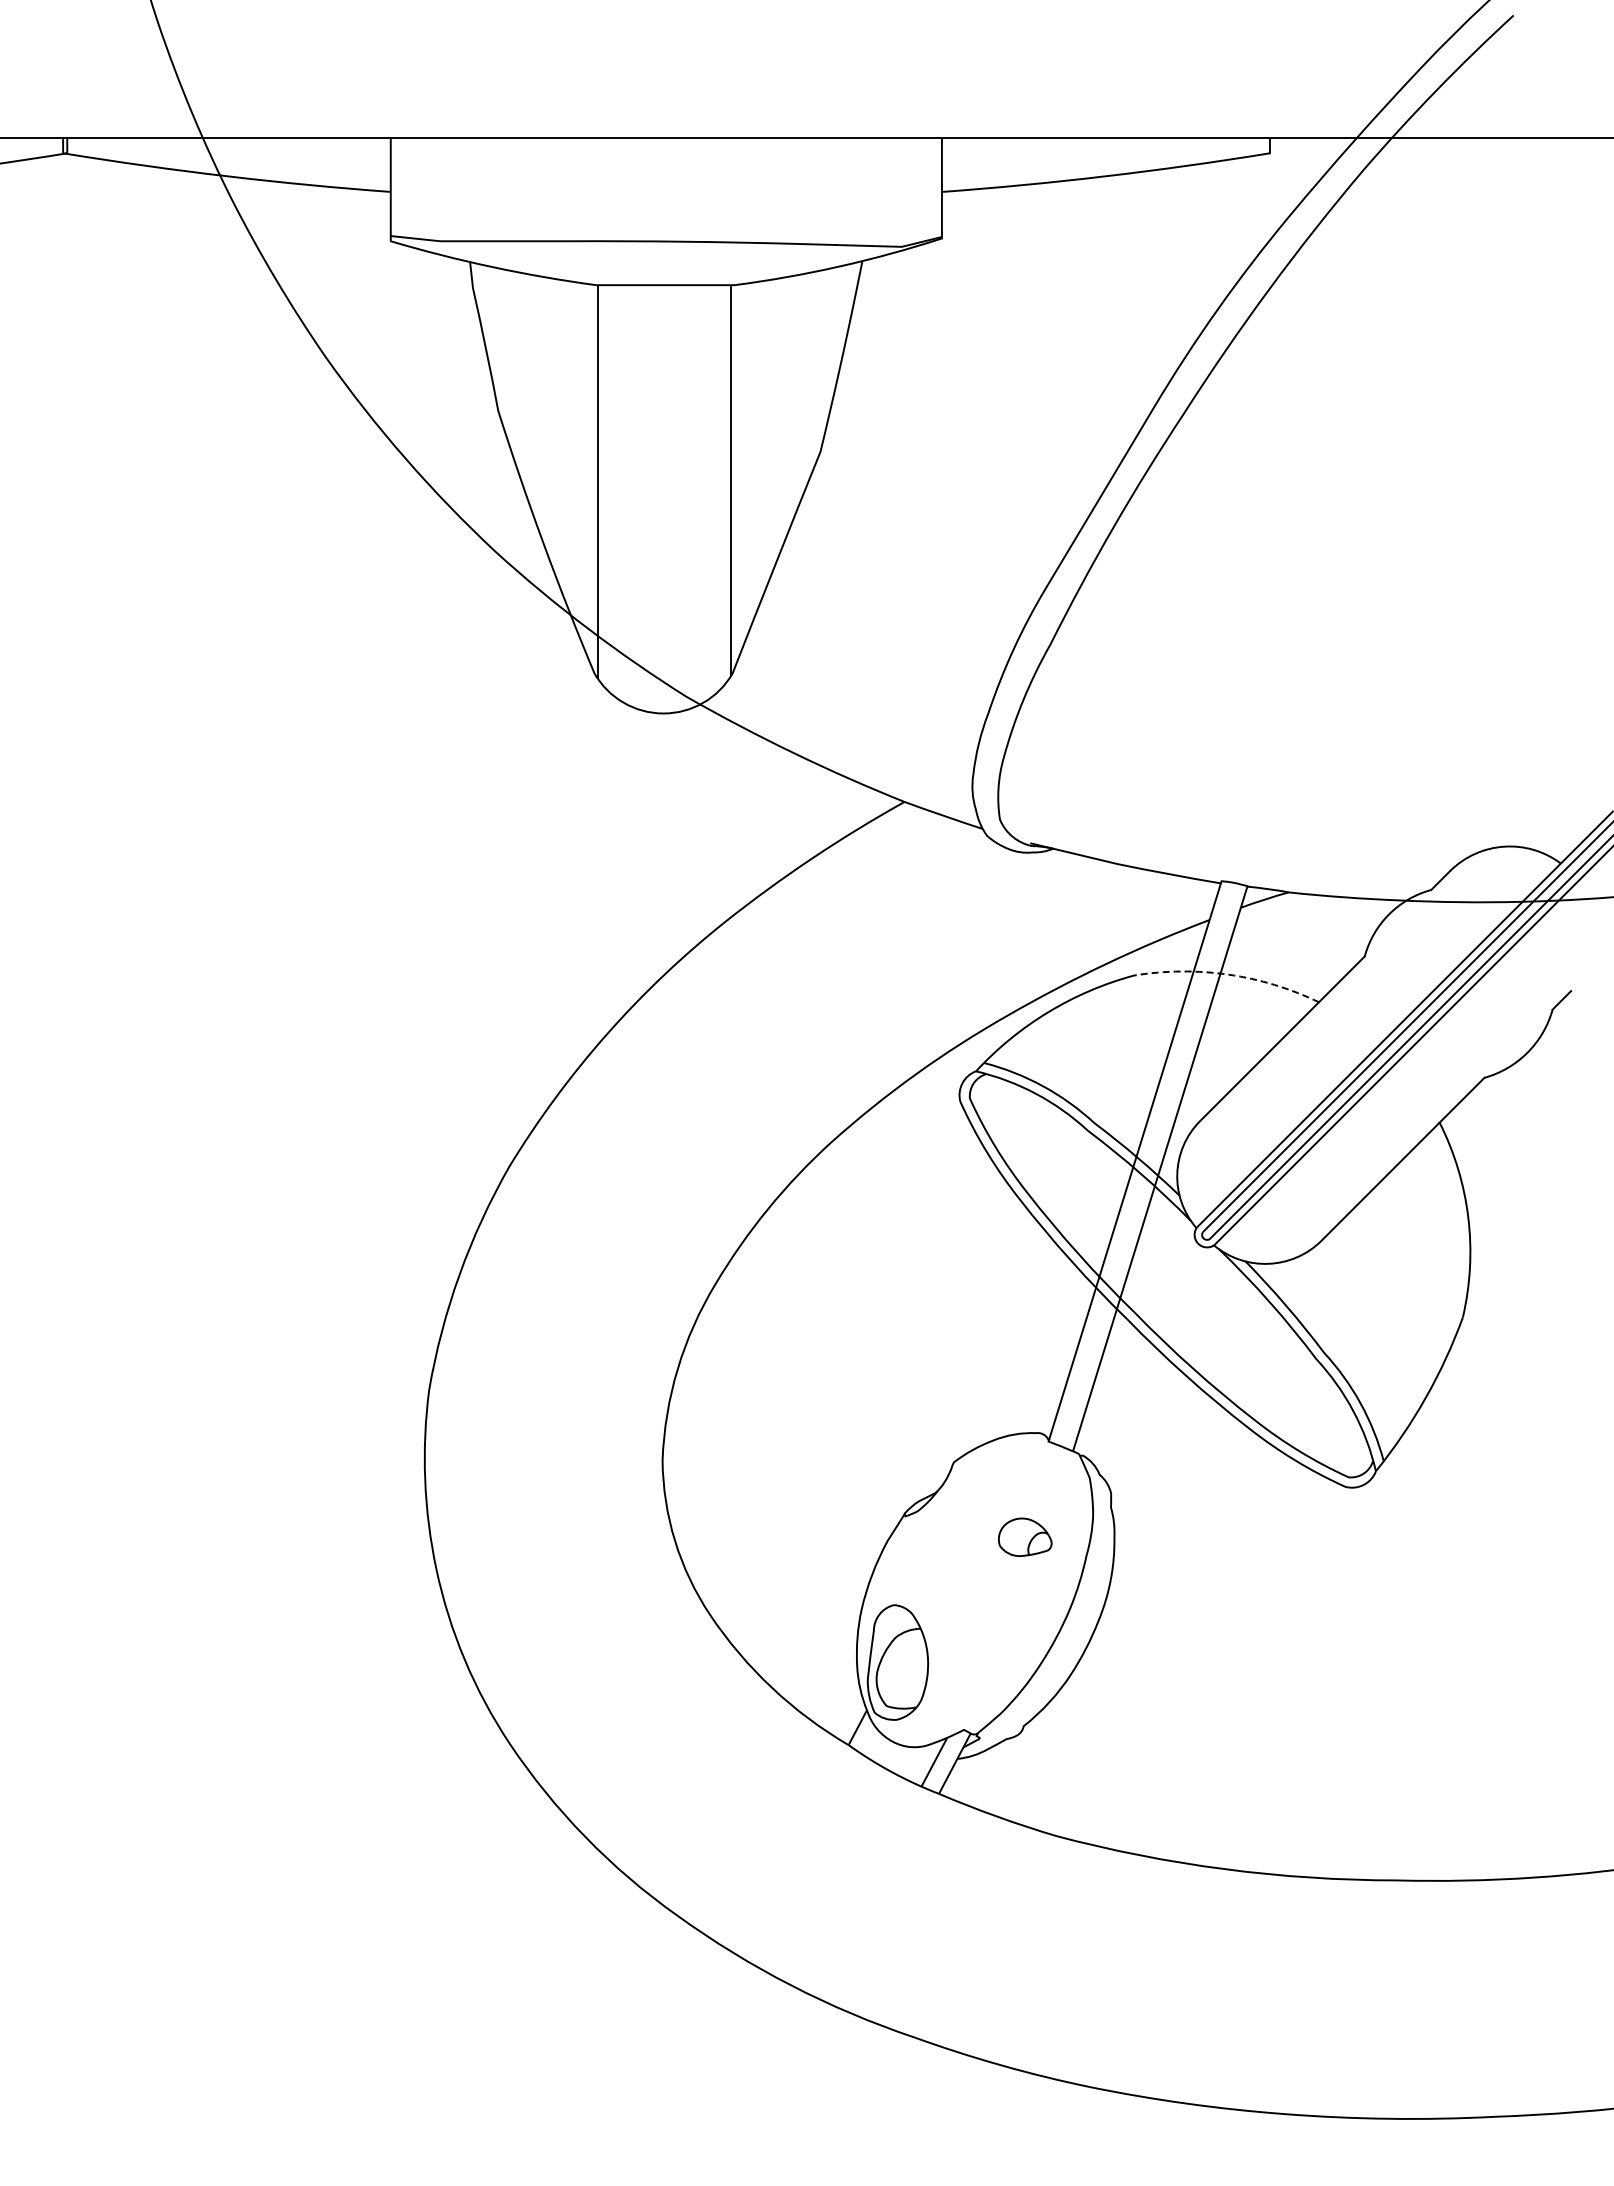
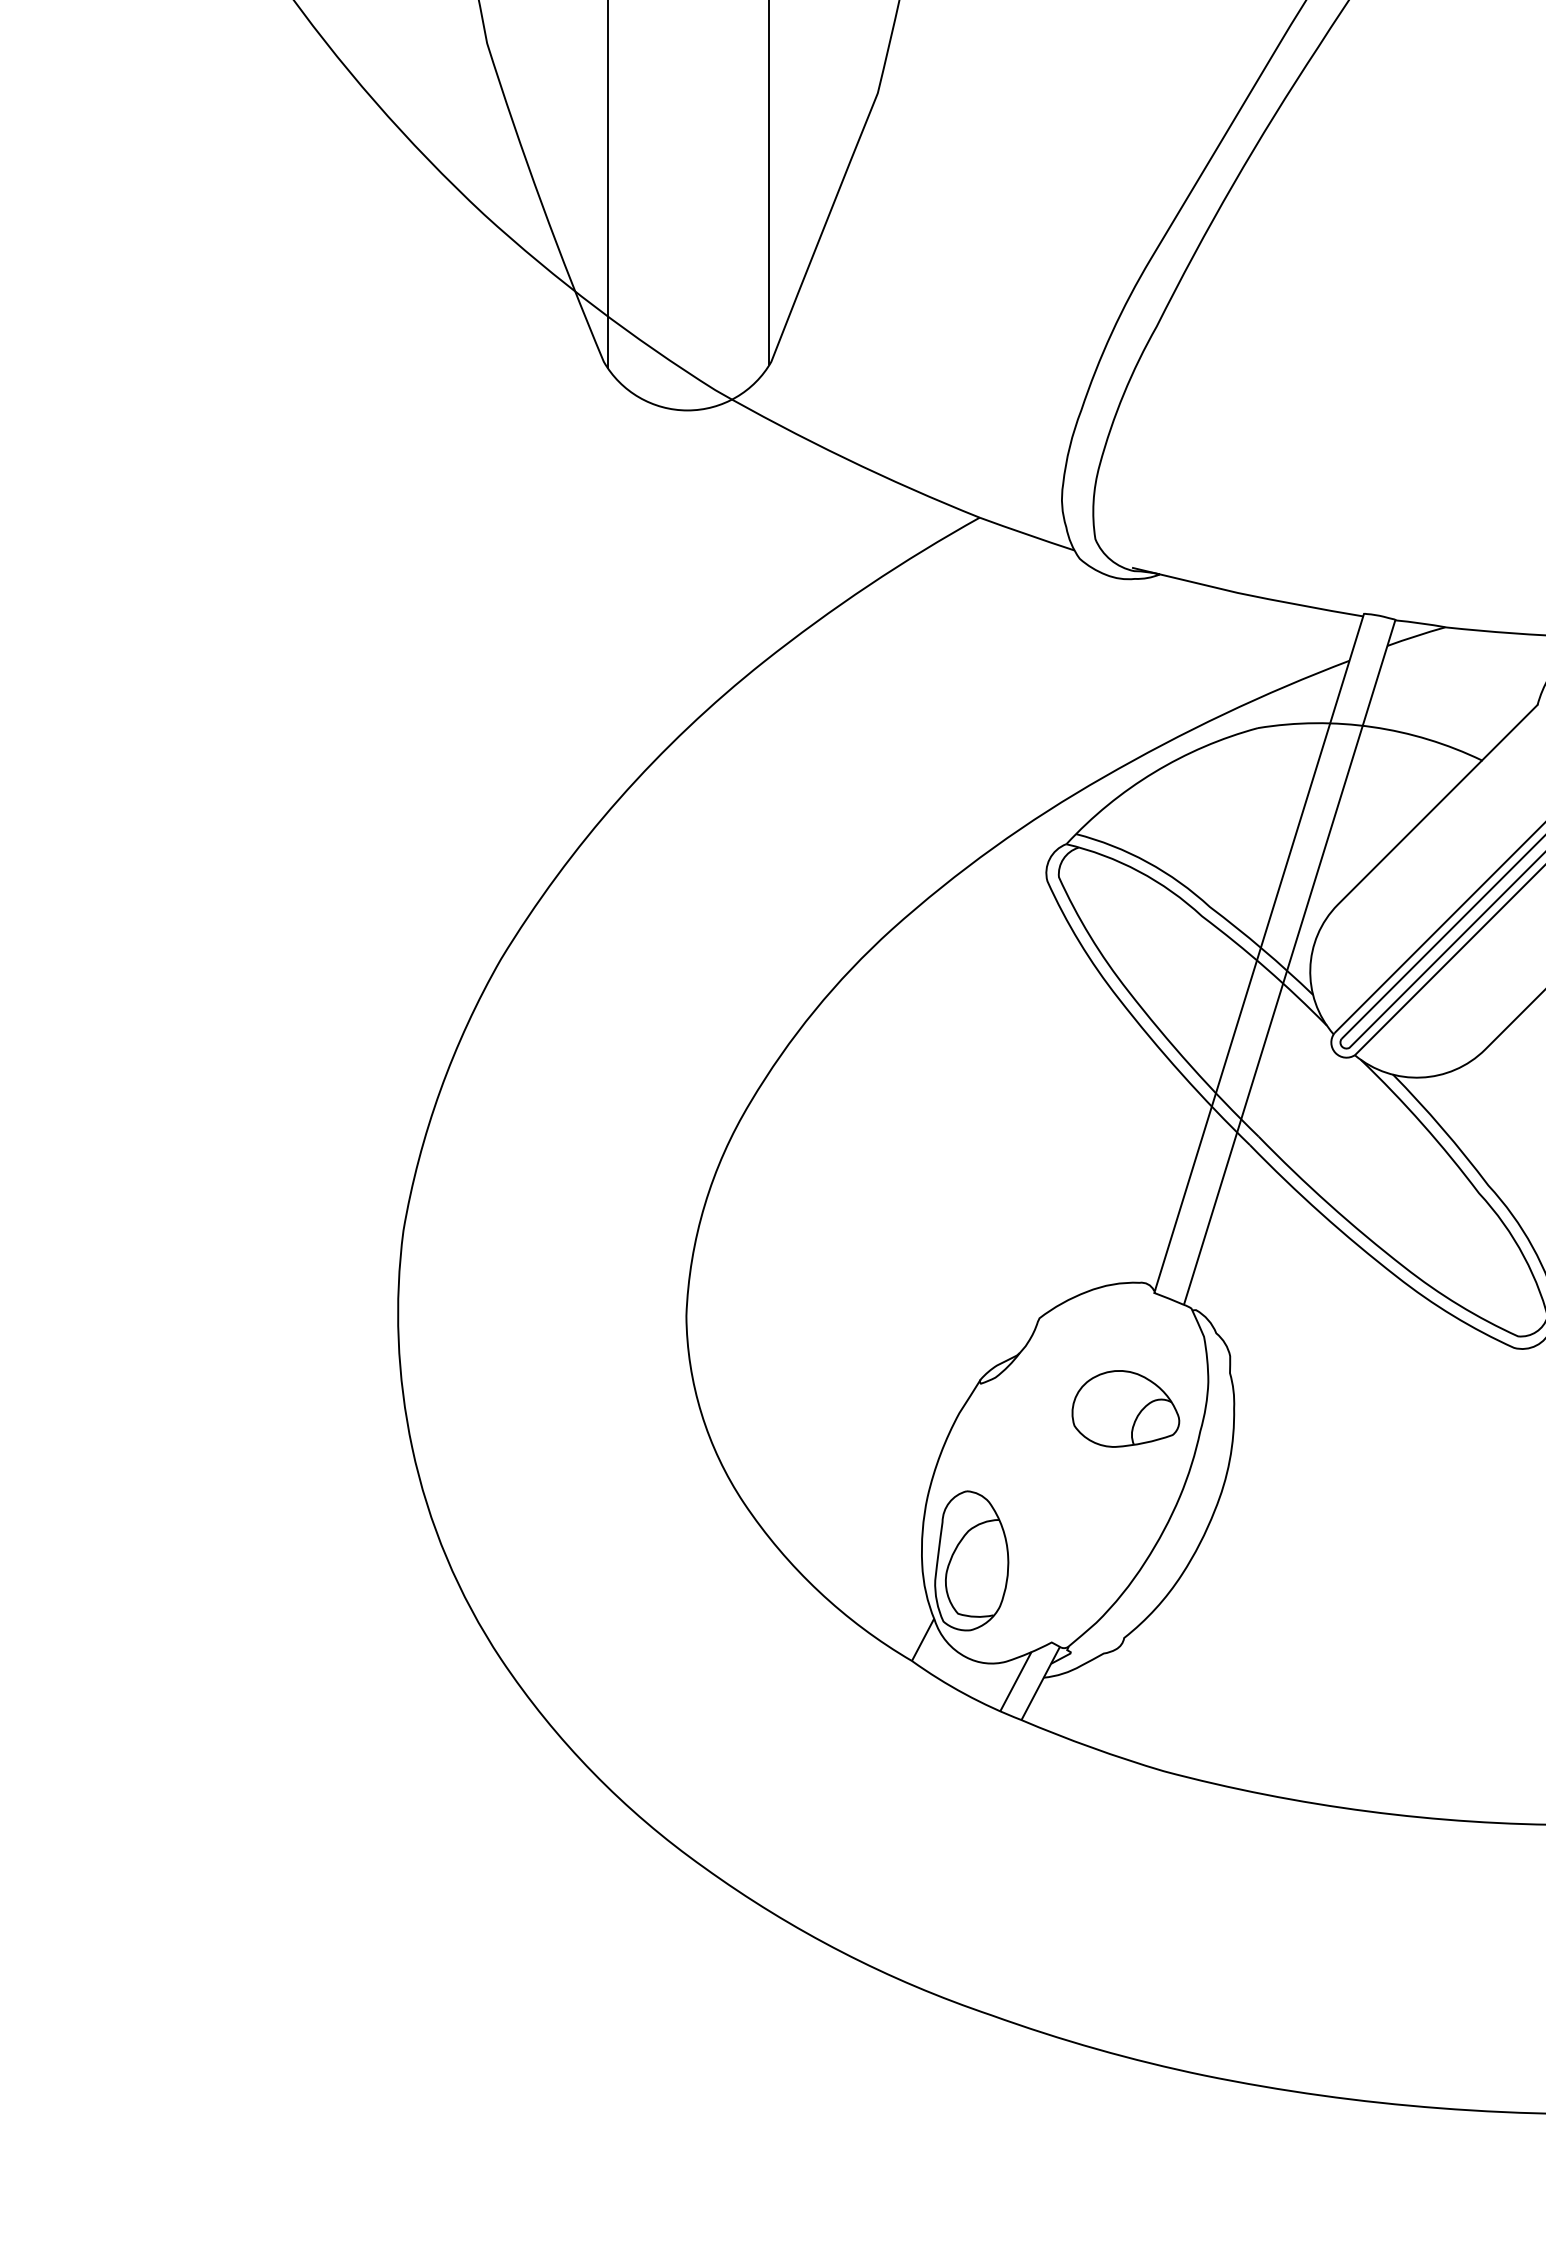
arc: (1228, 974) -> (1372, 726), dashed -> solid
part: (1025, 1537) -> (1126, 1409), size x1.67

